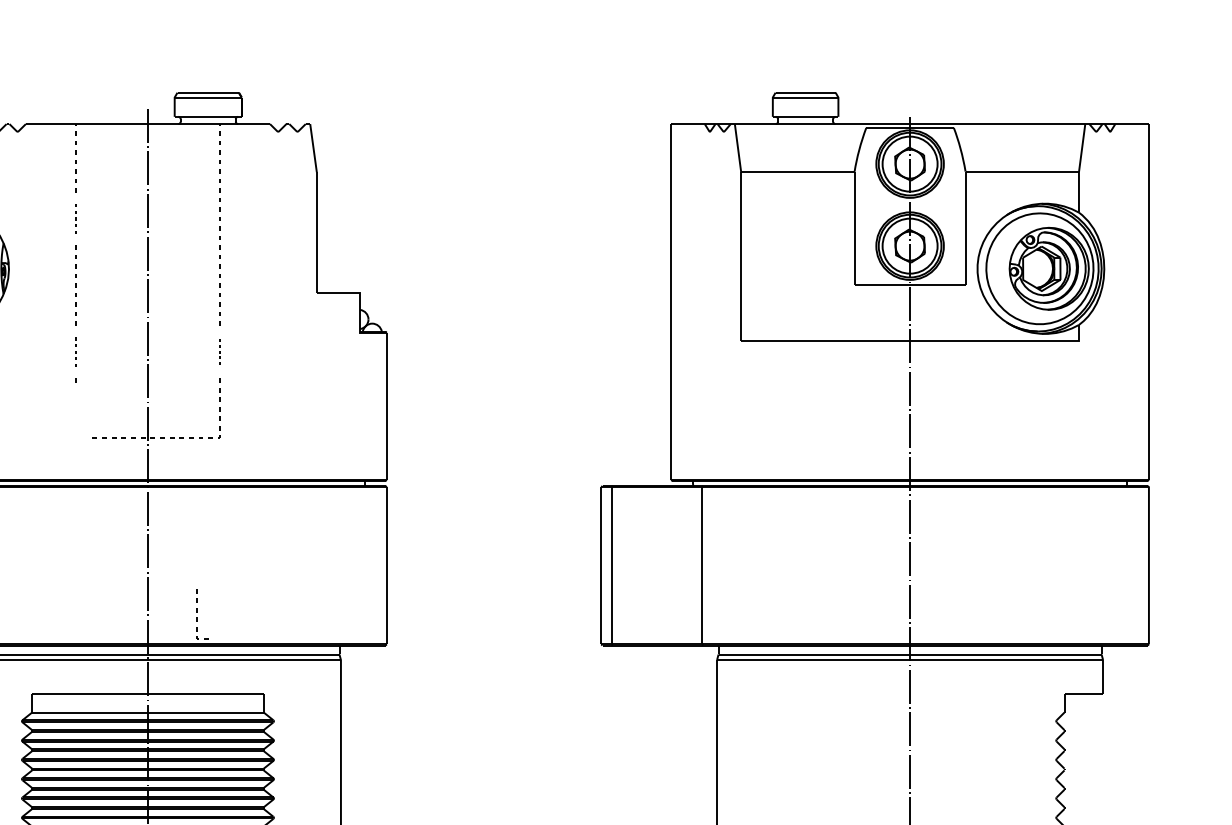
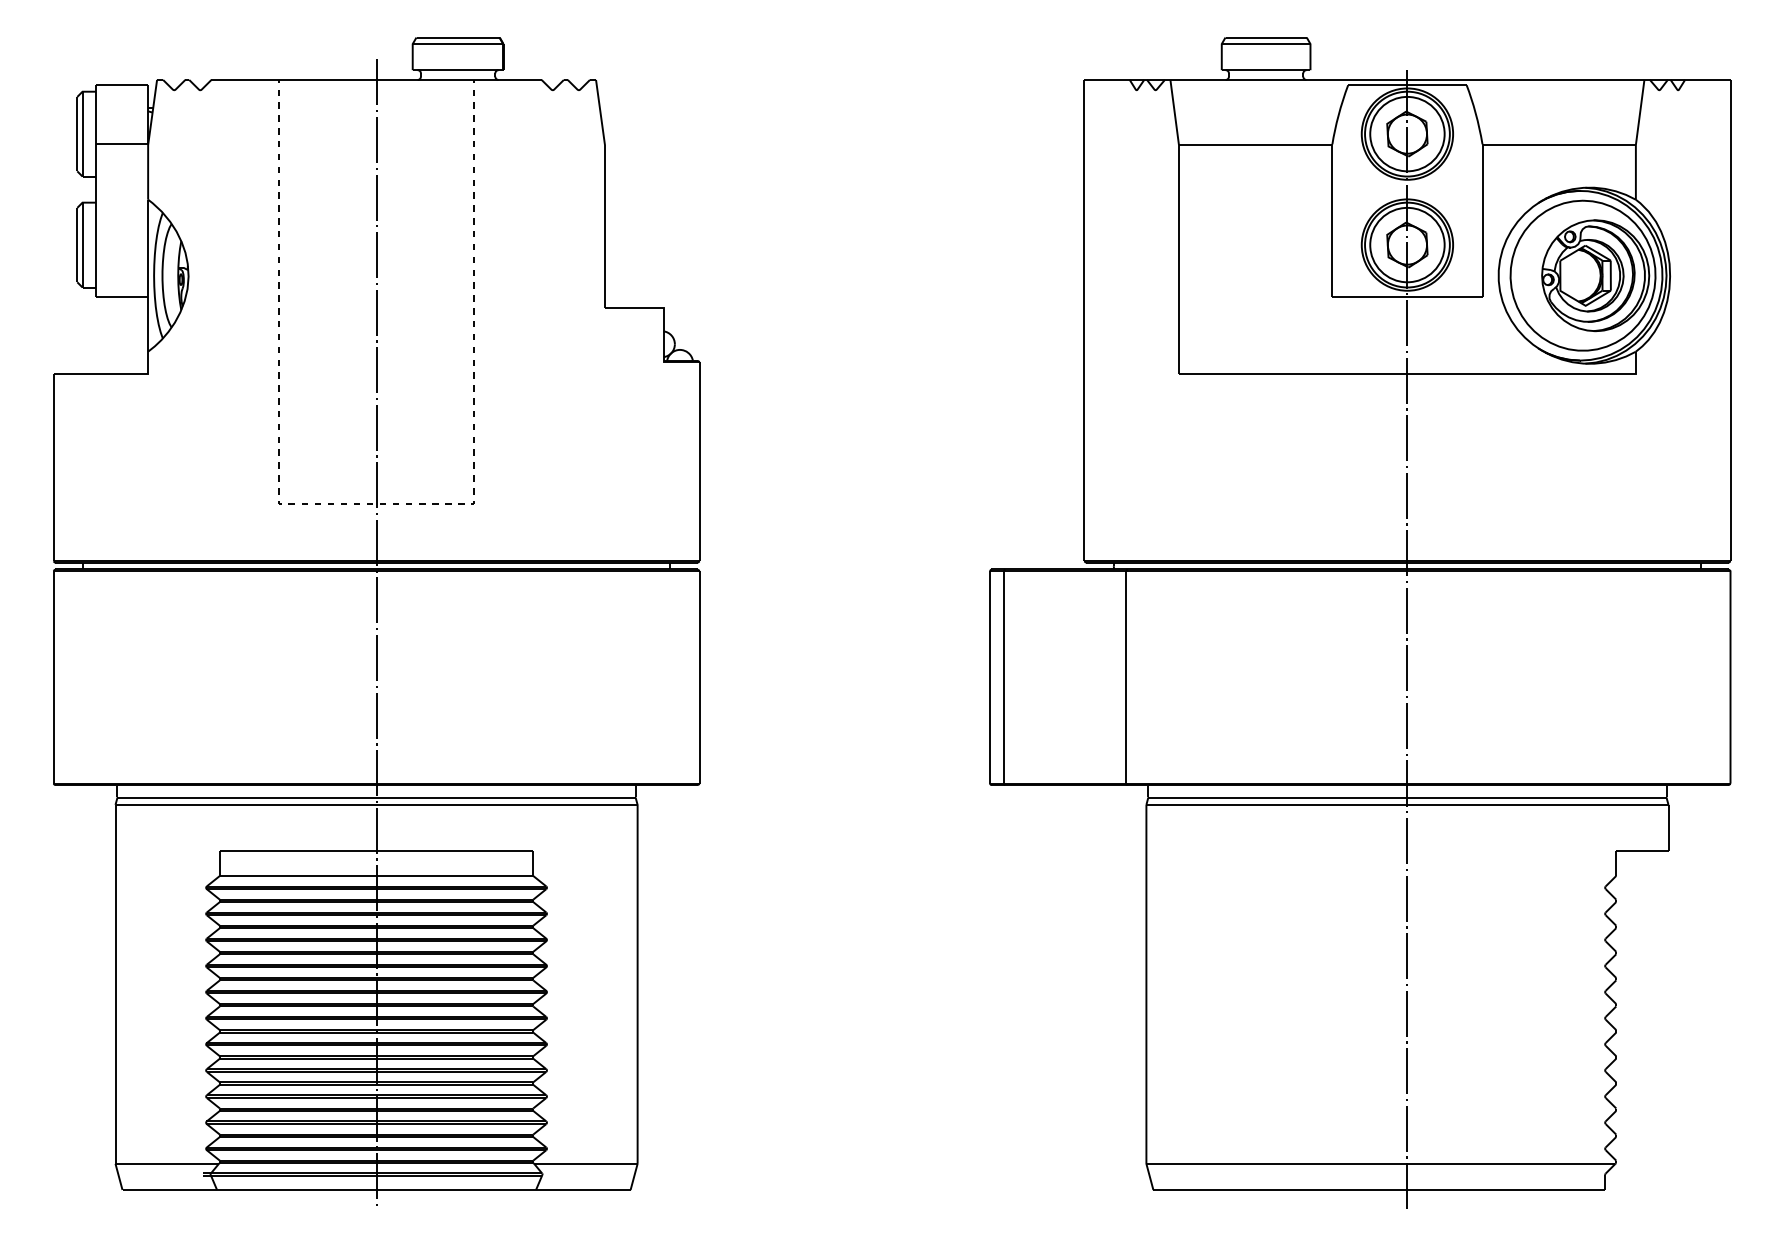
part: (75, 219) -> (278, 208), size x1.43
part: (75, 352) -> (278, 388), size x1.43
part: (219, 352) -> (473, 388), size x1.67
part: (197, 612) -> (279, 468), moved

